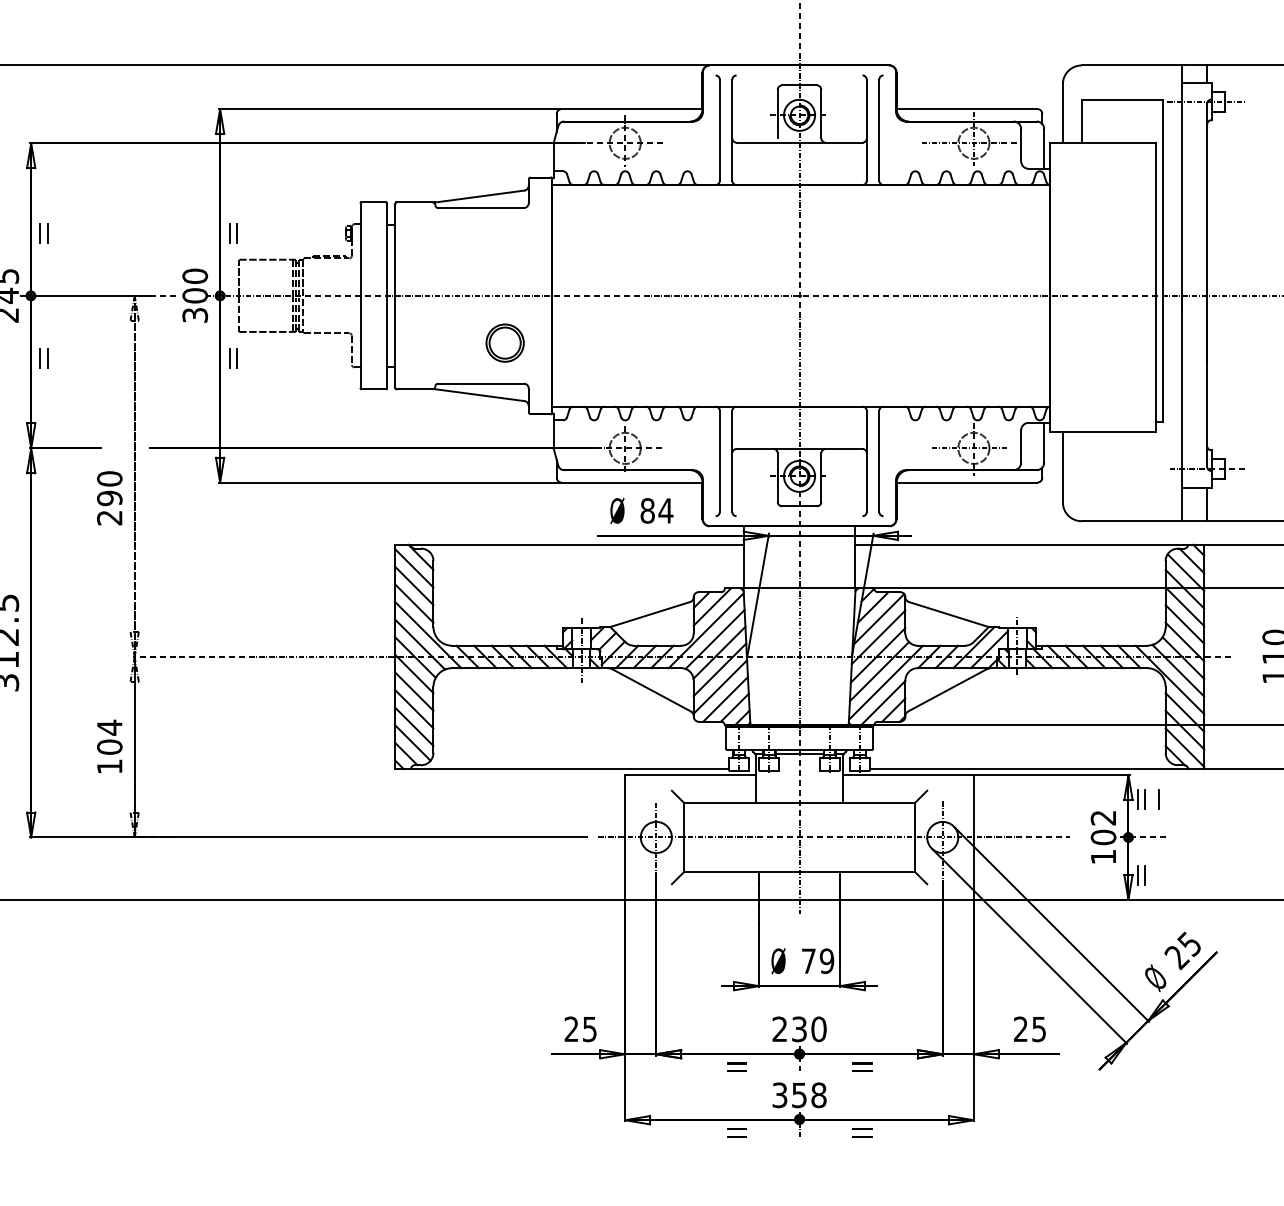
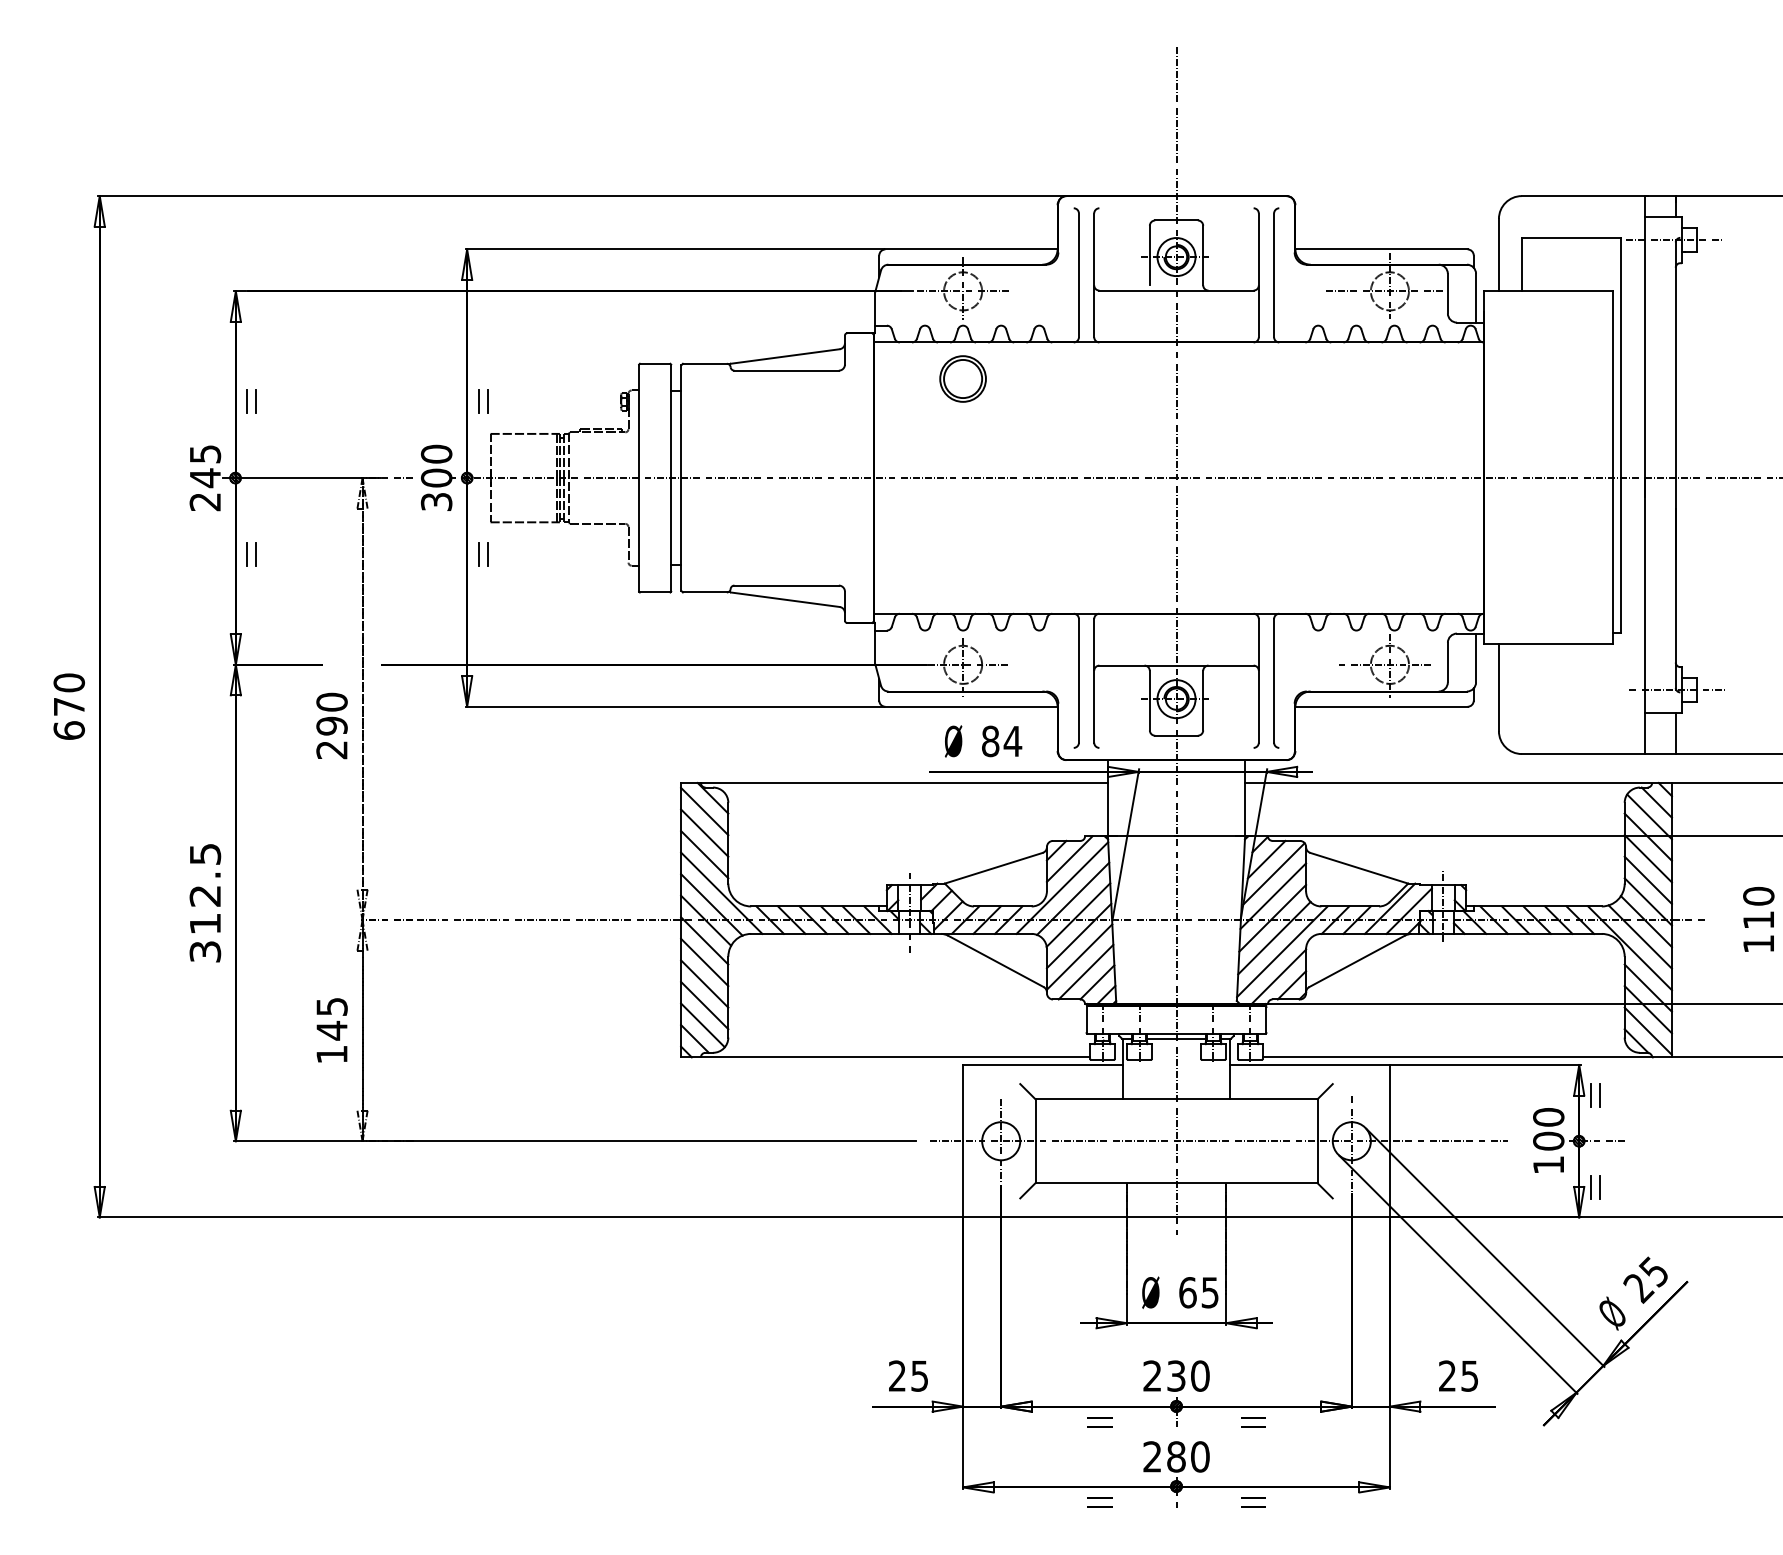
part: (504, 342) -> (962, 378), moved
text: (109, 737) -> (331, 1018), 104 -> 145
line: (1158, 800) -> (1615, 1095), removed
text: (1103, 818) -> (1548, 1117), 102 -> 100
text: (817, 961) -> (1198, 1292), 79 -> 65
text: (799, 1094) -> (1176, 1456), 358 -> 280

